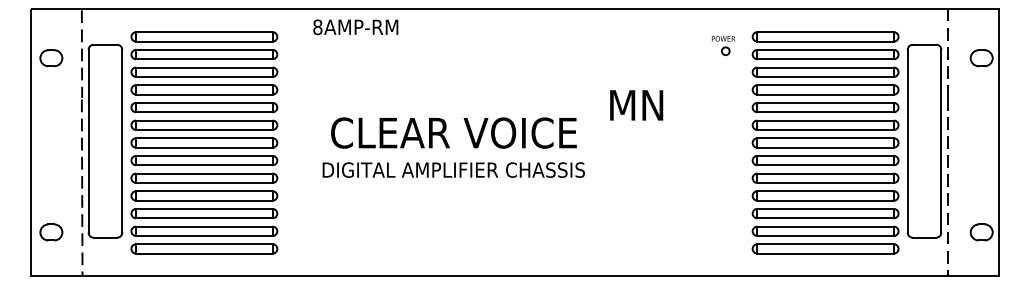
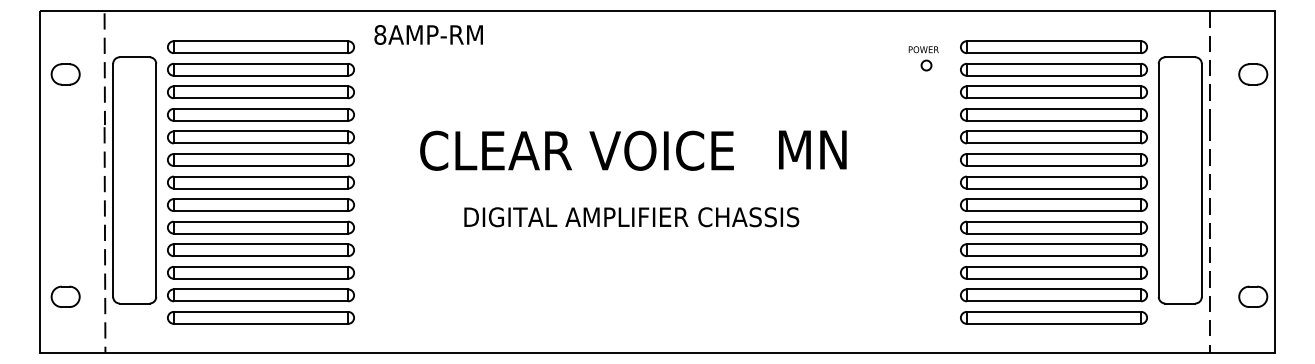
text: (355, 27) -> (428, 35), moved
text: (636, 105) -> (812, 150), moved
text: (453, 132) -> (576, 150), moved
text: (453, 169) -> (631, 216), moved

